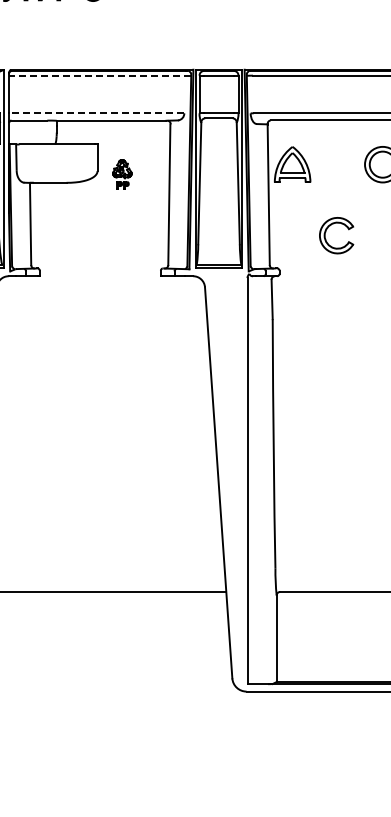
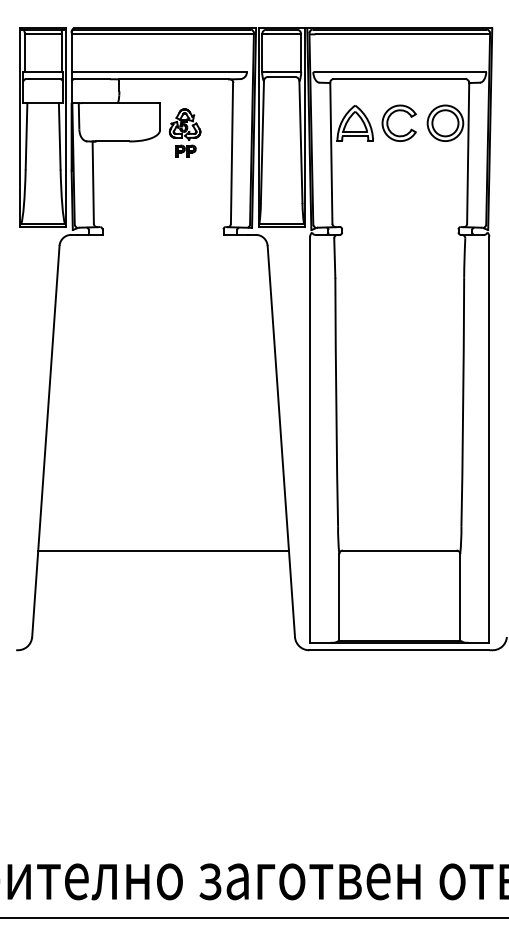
line: (99, 75) -> (162, 34), dashed -> solid
line: (96, 112) -> (159, 71), dashed -> solid
part: (121, 173) -> (184, 132), size x1.67
part: (326, 230) -> (389, 118), moved

